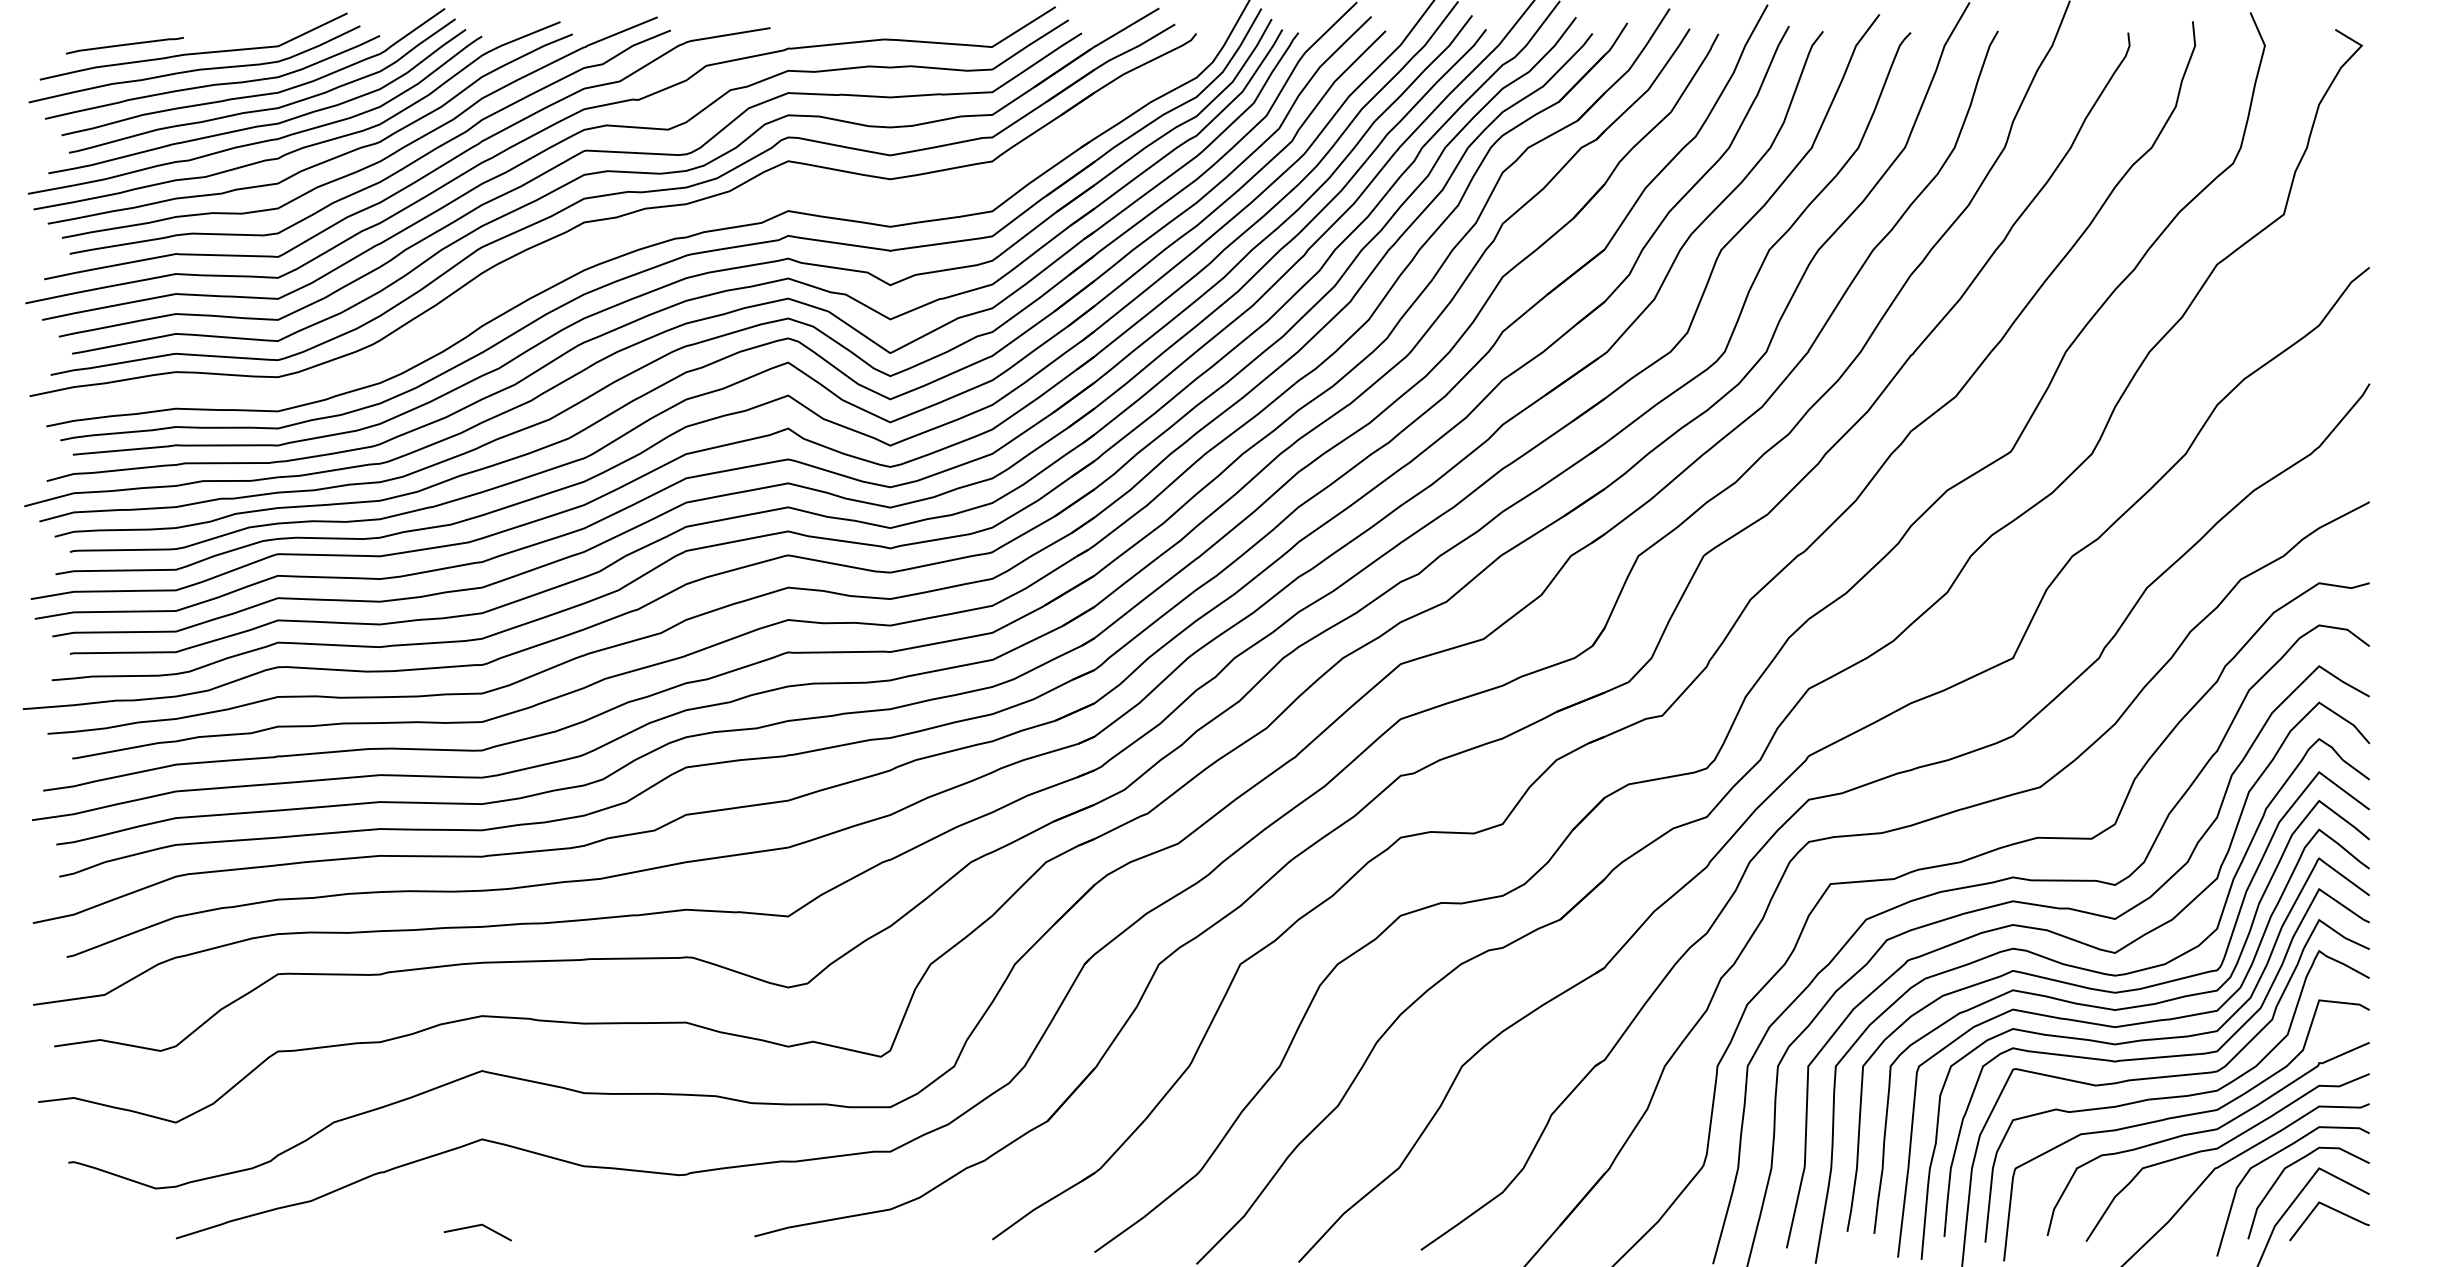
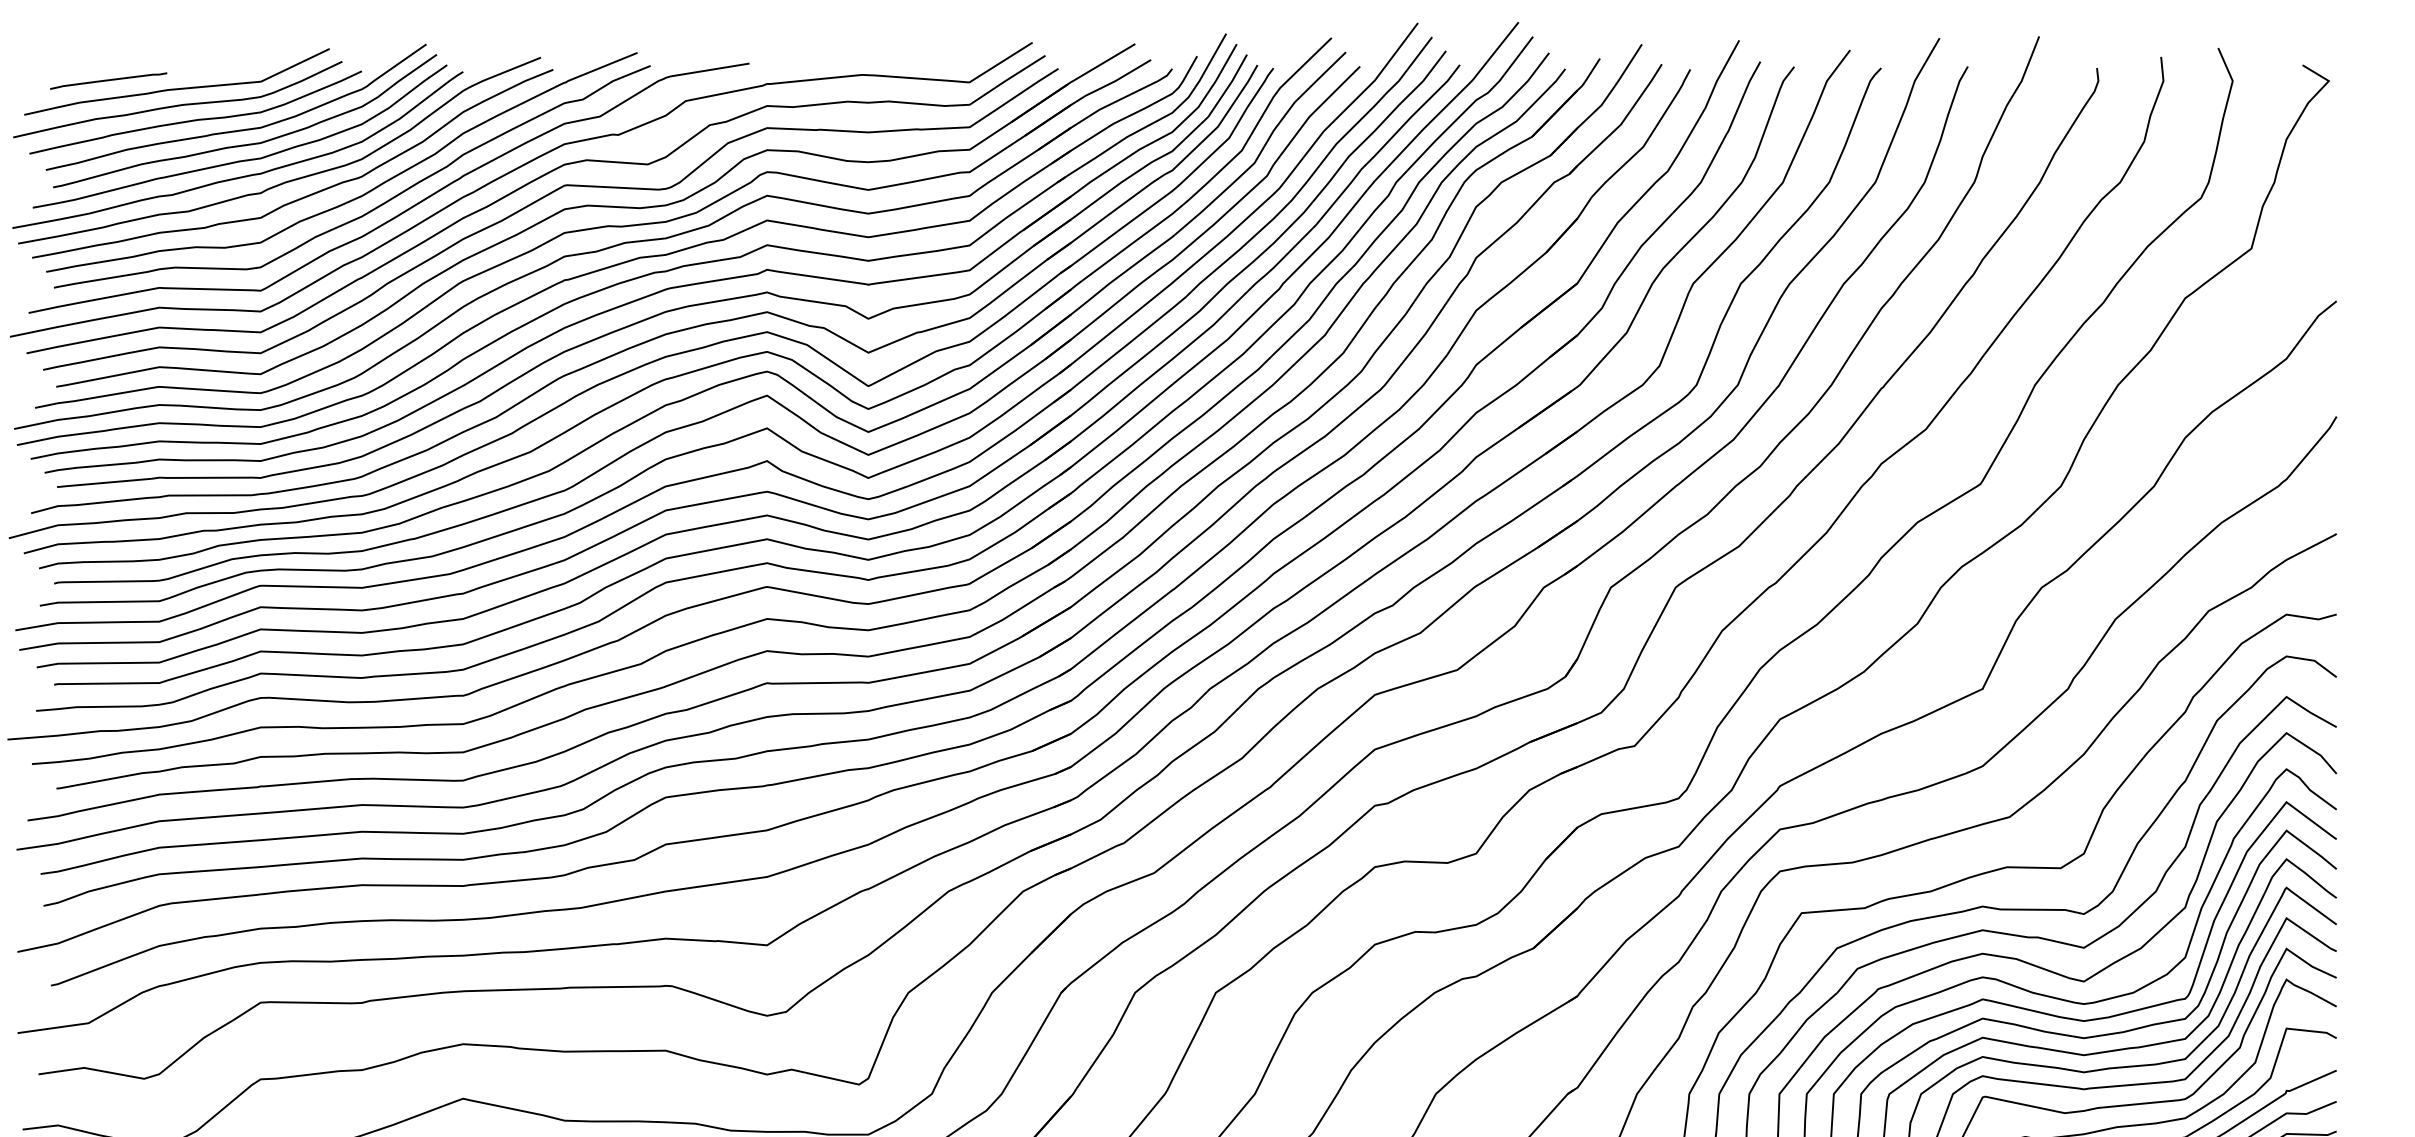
part: (633, 230) -> (613, 264), added

